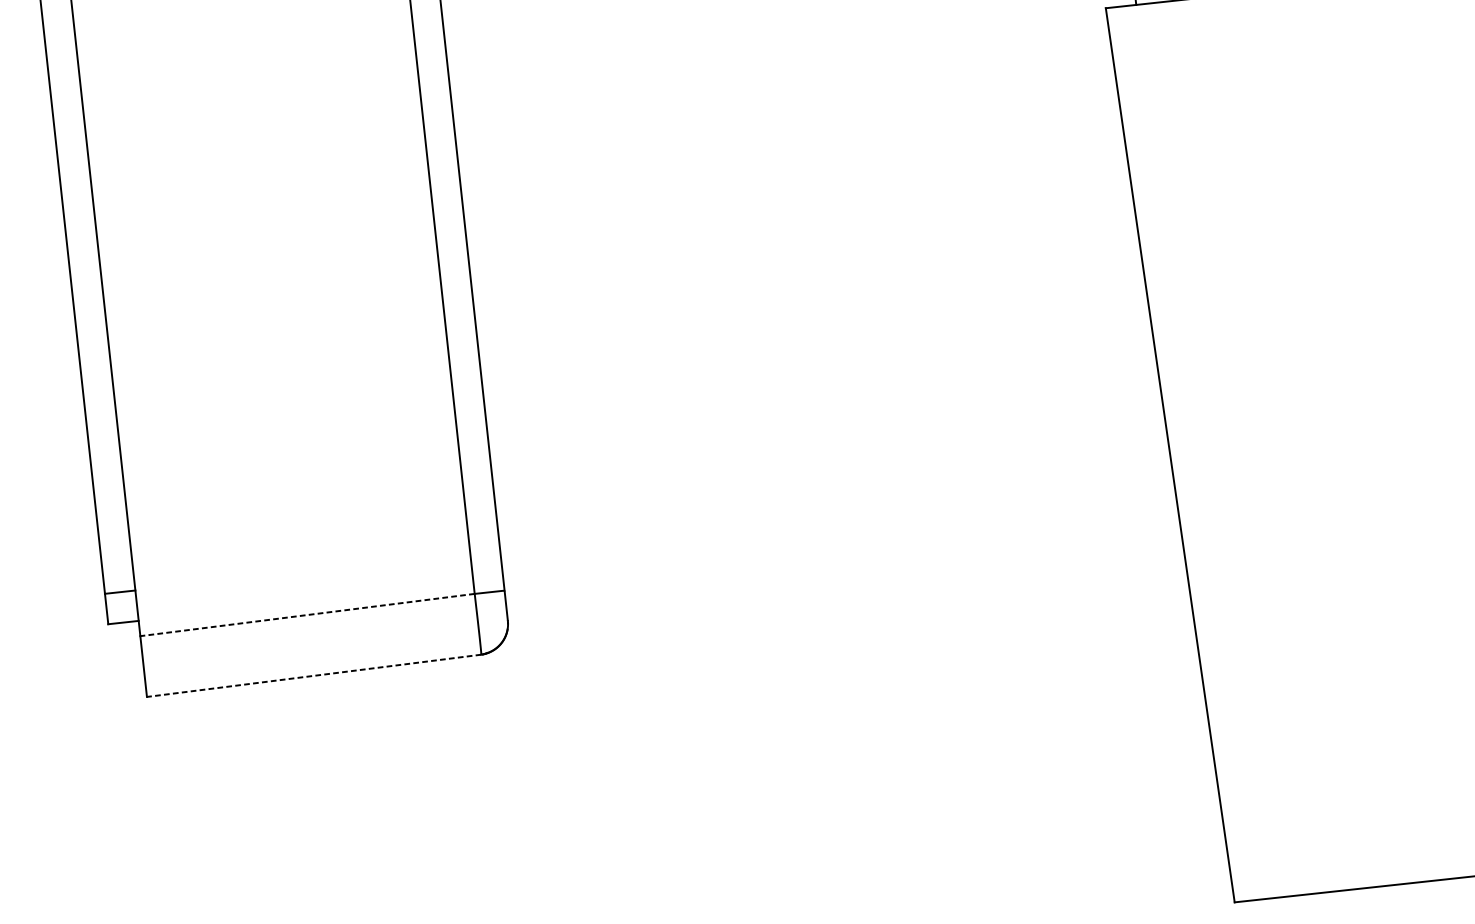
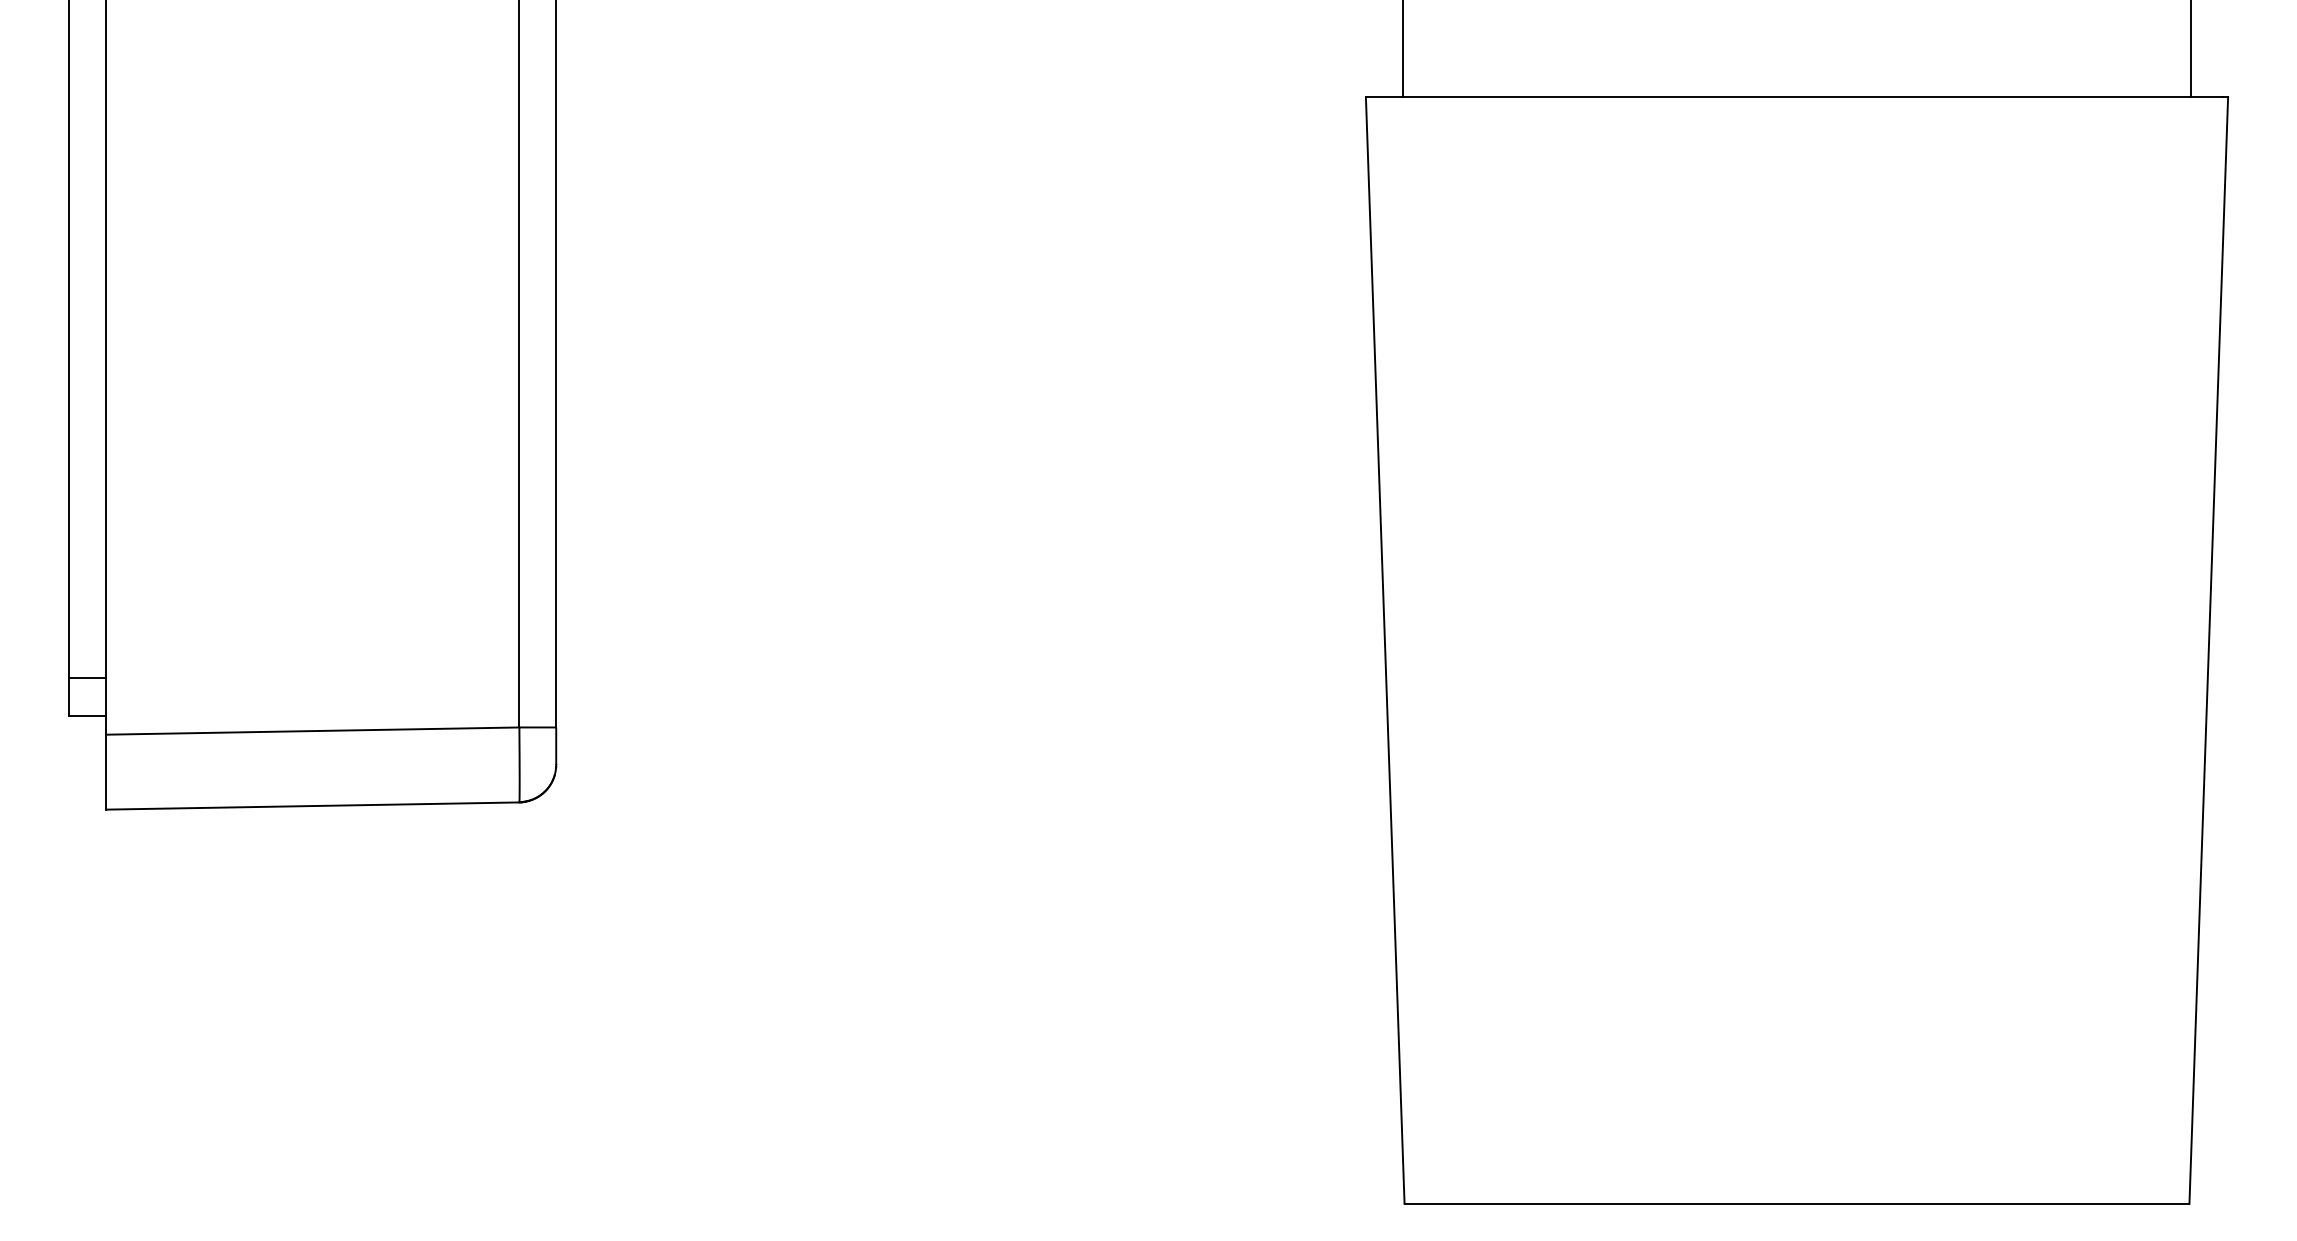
line: (307, 615) -> (312, 731), dashed -> solid
line: (313, 676) -> (312, 806), dashed -> solid

